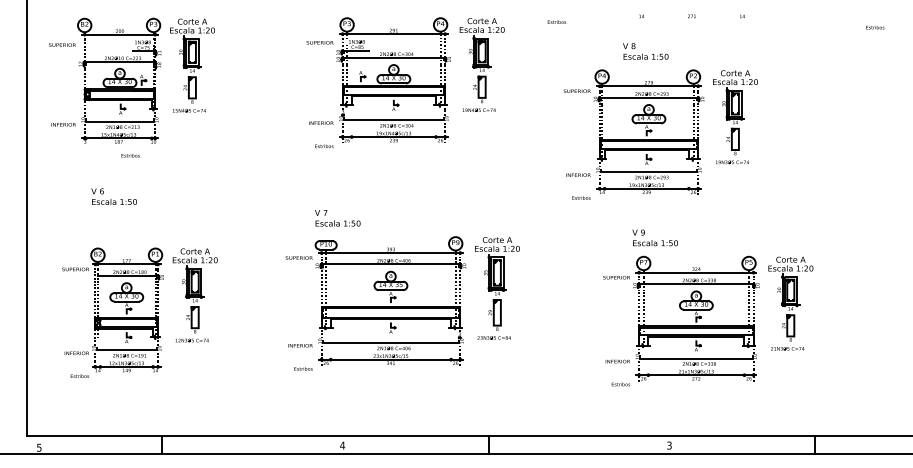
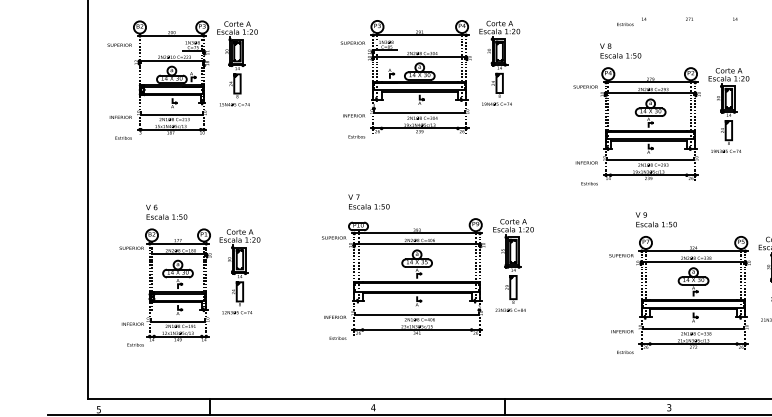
text: (556, 21) -> (624, 23), moved
text: (645, 51) -> (620, 51), moved
text: (130, 155) -> (123, 137), moved
text: (113, 196) -> (166, 212), moved

